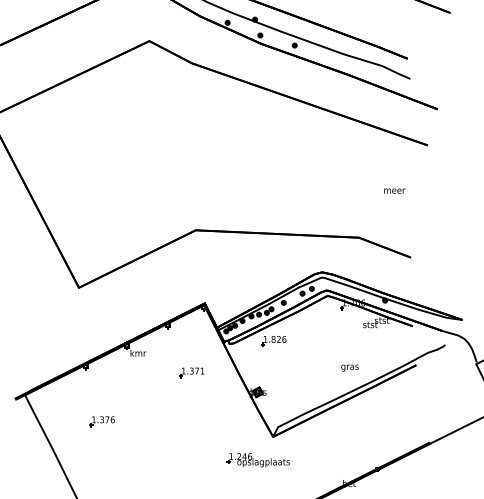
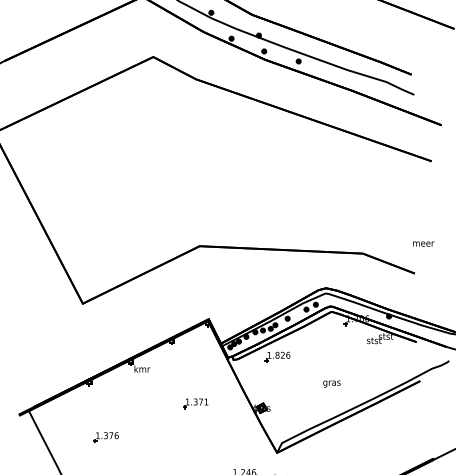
text: (394, 190) -> (423, 243), moved
text: (349, 367) -> (331, 383), moved
part: (191, 372) -> (195, 403), moved

